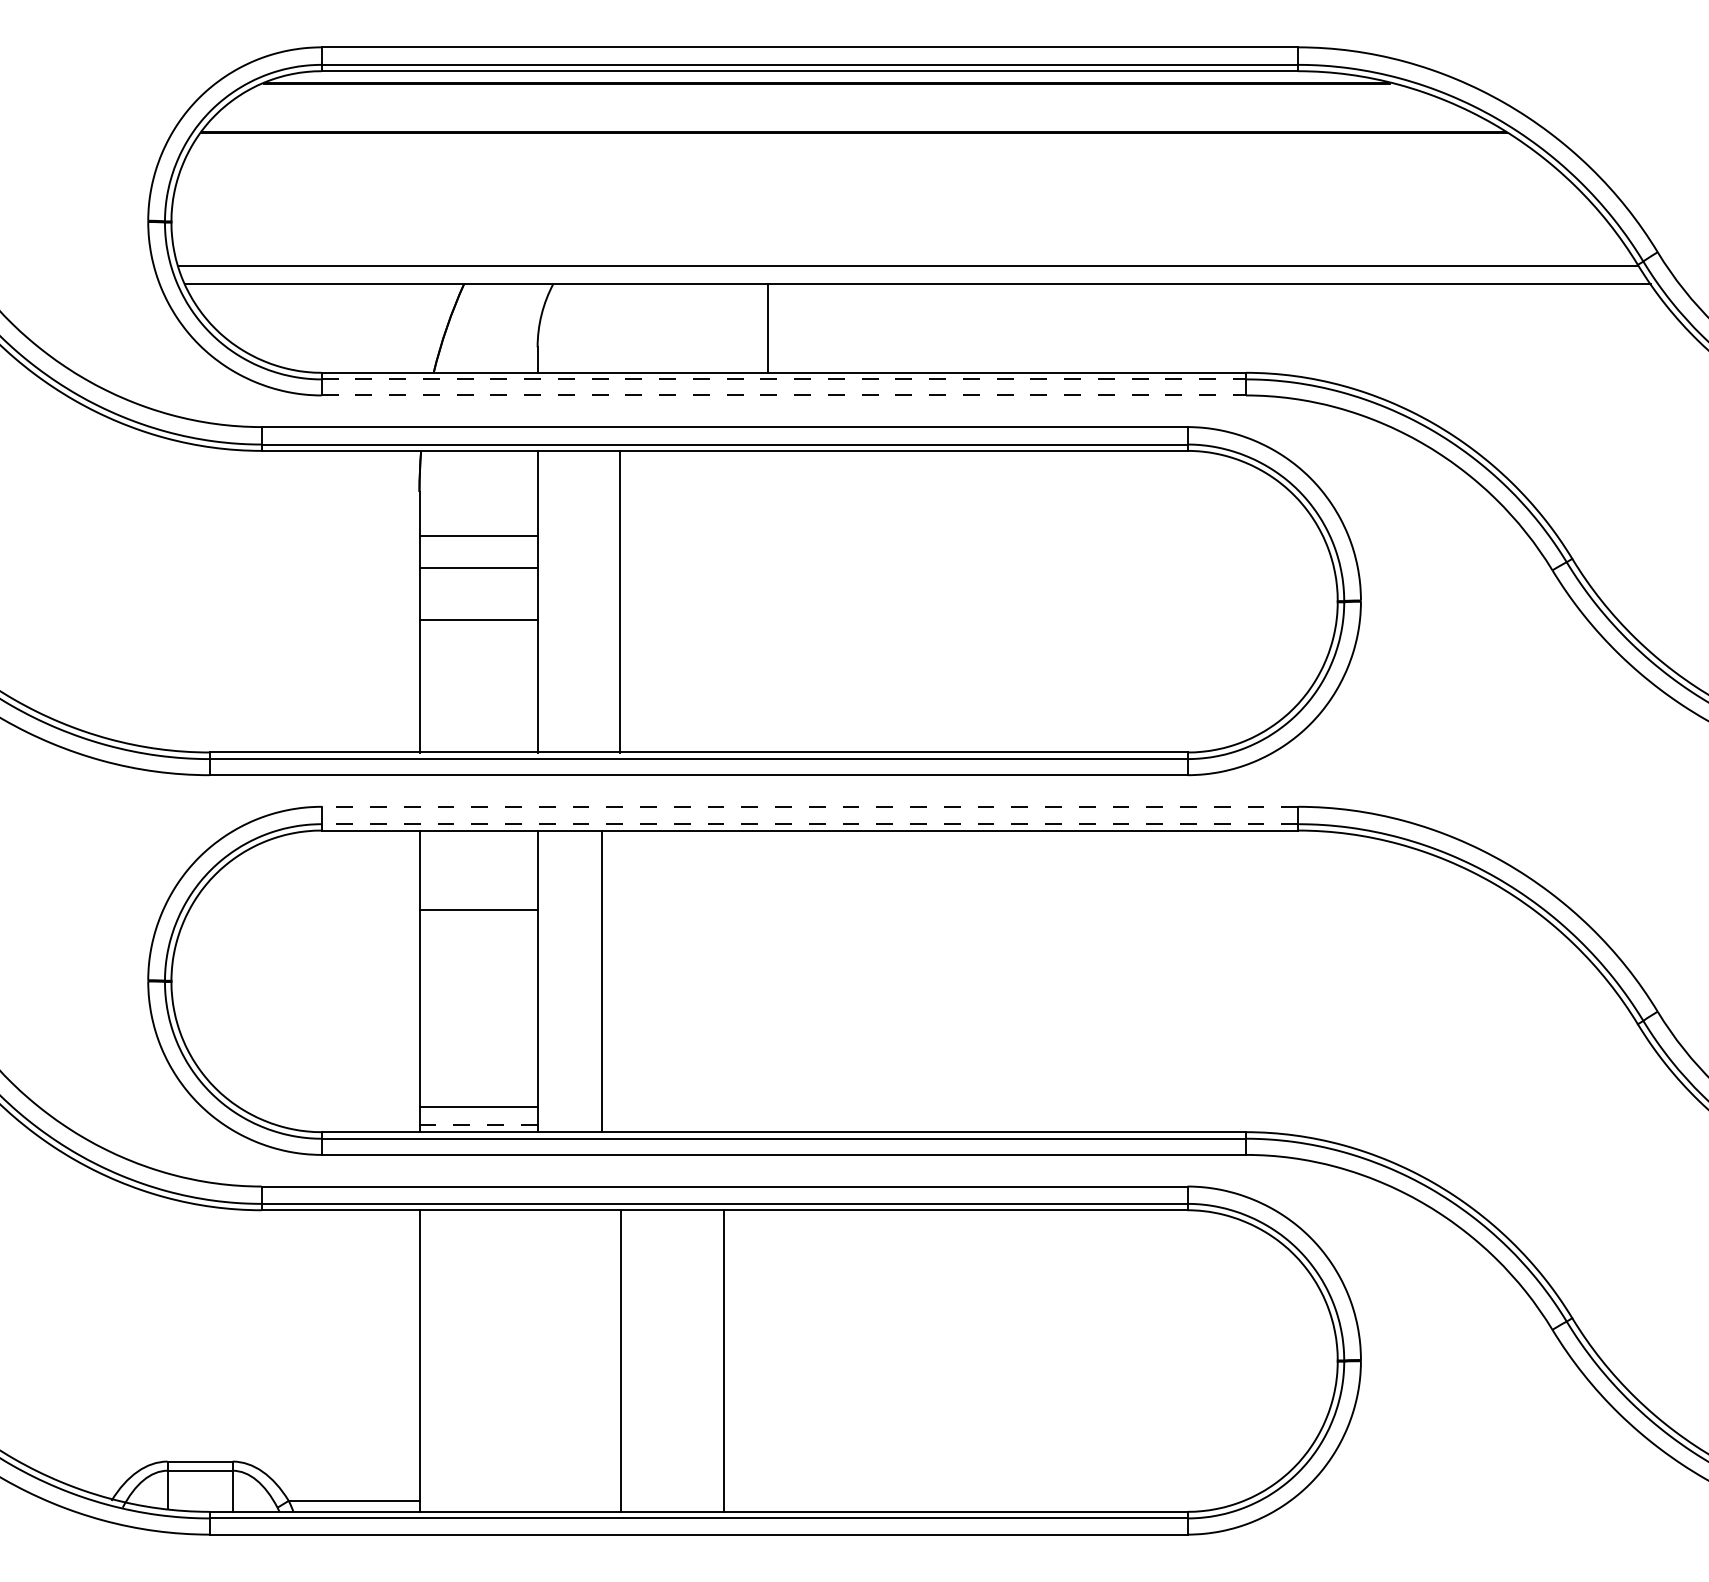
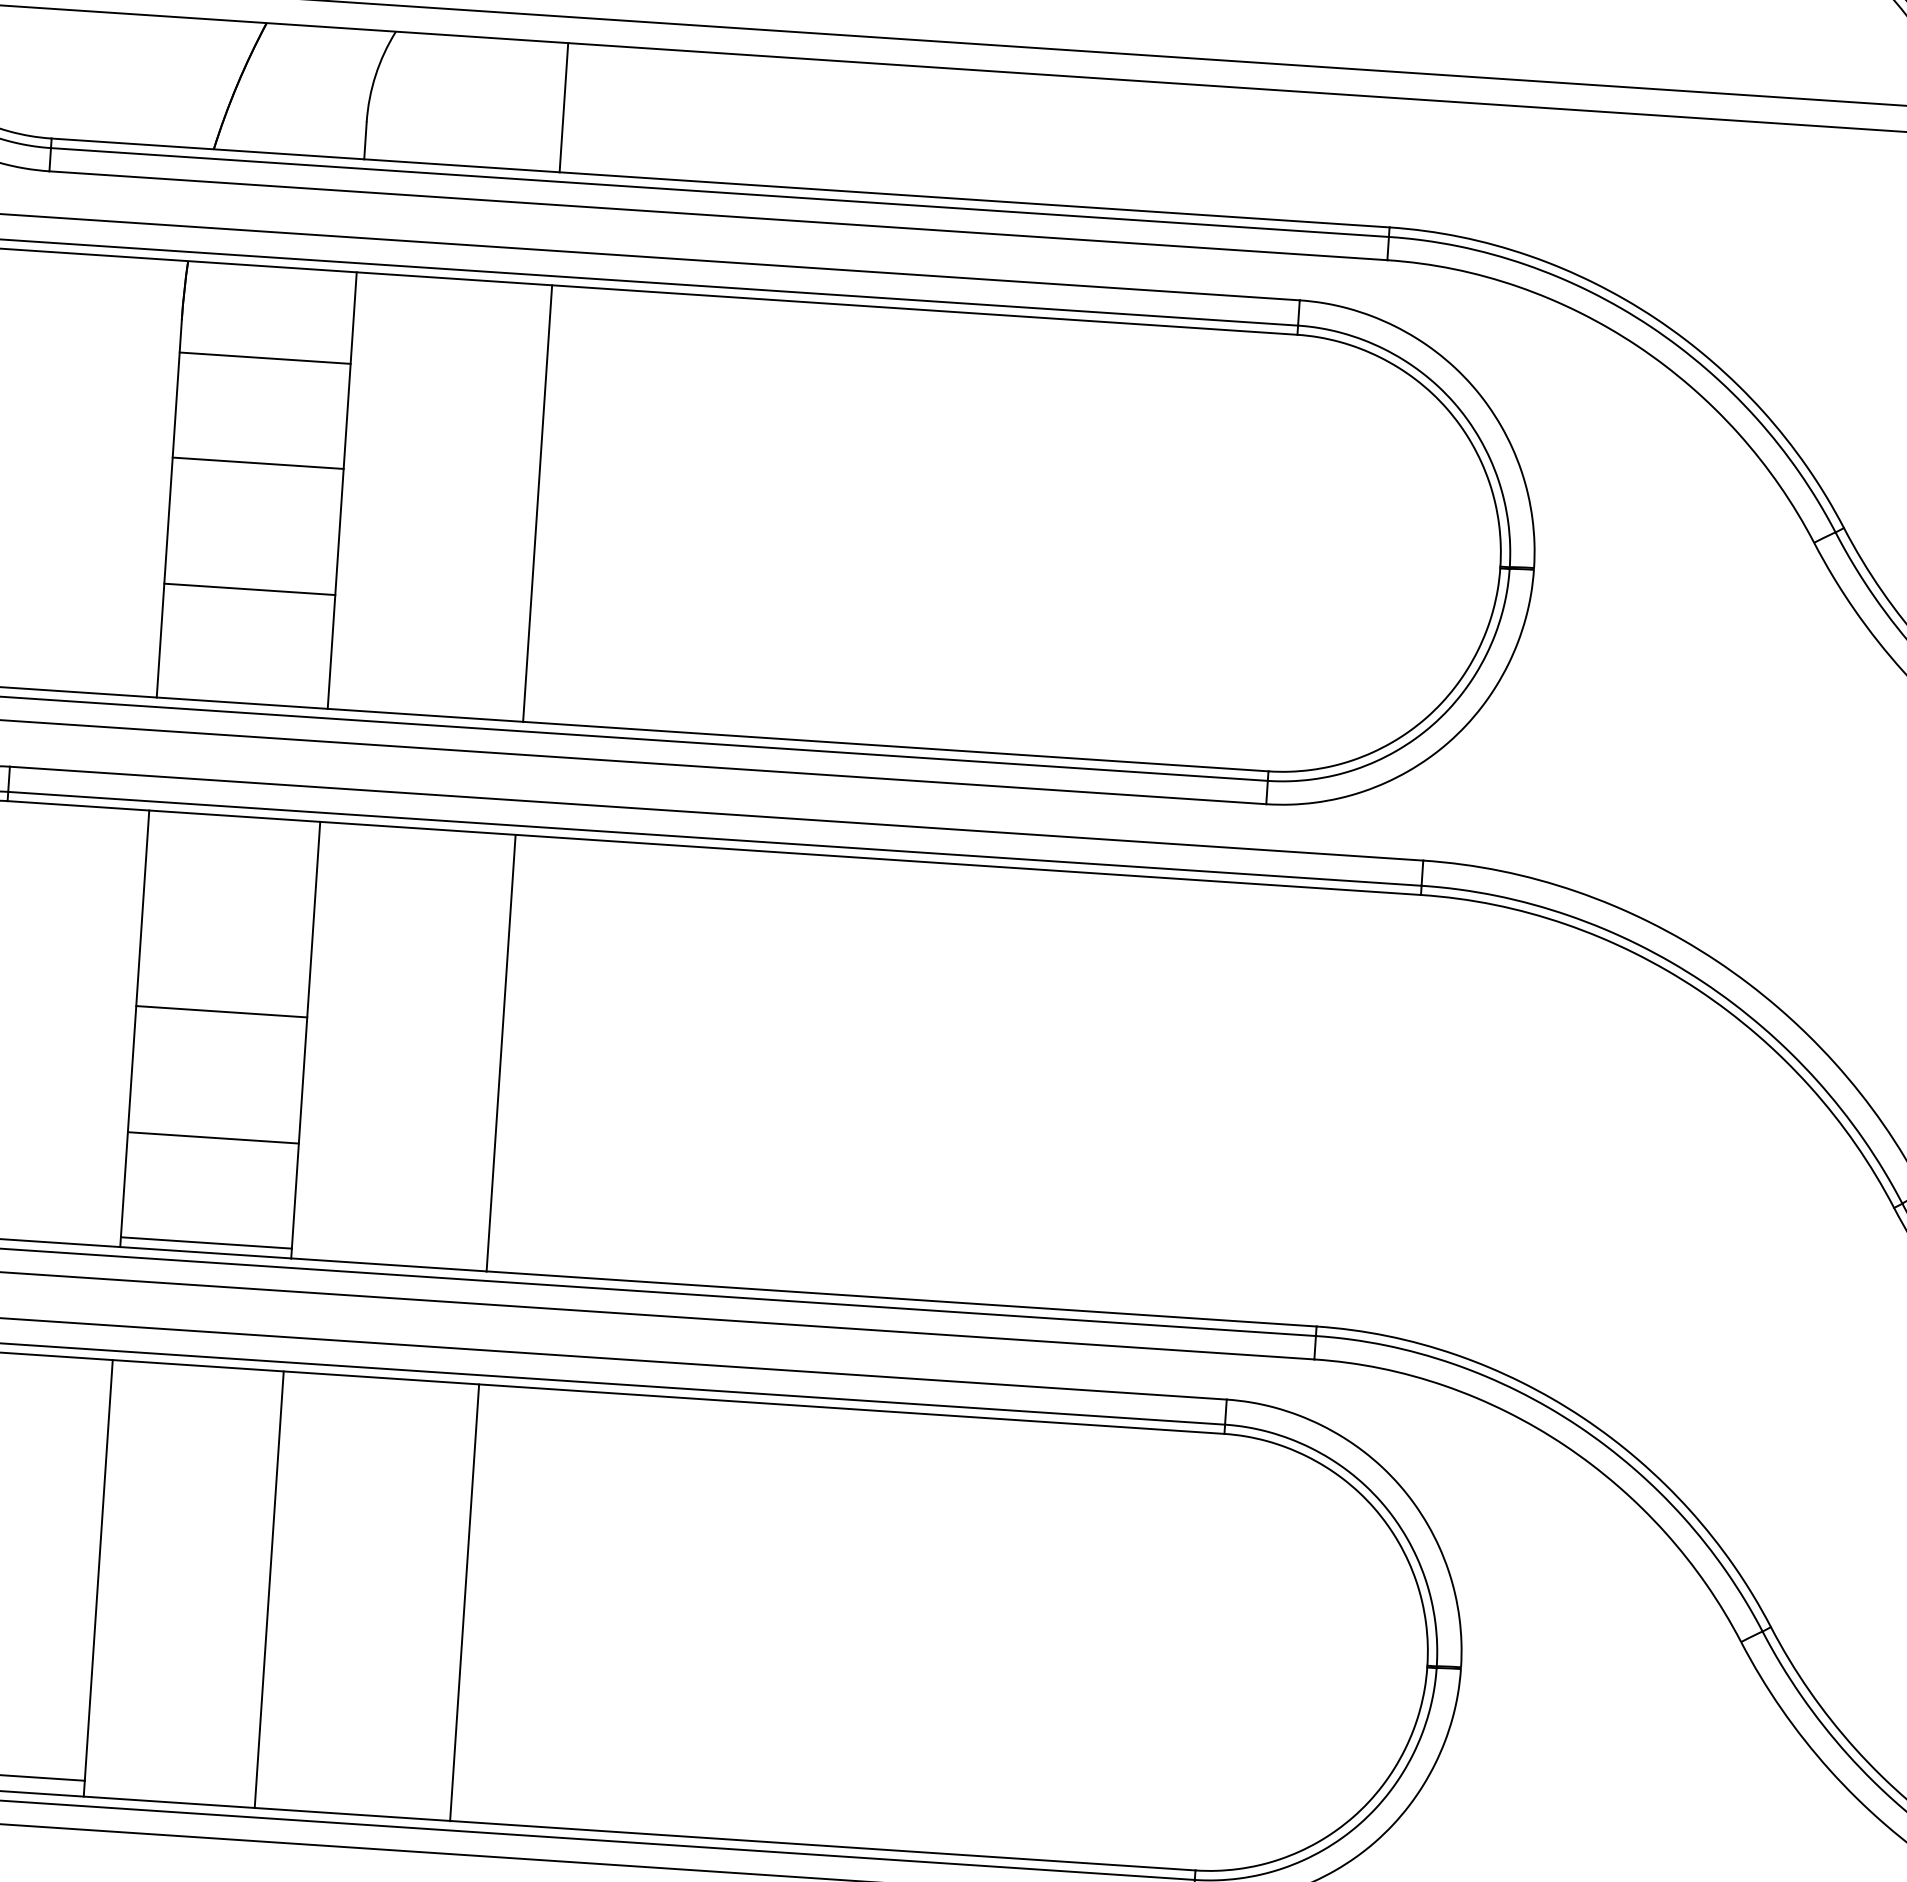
line: (767, 327) -> (563, 106), moved
line: (784, 379) -> (720, 192), dashed -> solid
line: (784, 395) -> (719, 215), dashed -> solid
line: (478, 535) -> (258, 462), moved
line: (478, 568) -> (265, 358), moved
line: (619, 601) -> (537, 503), moved
line: (478, 619) -> (249, 588), moved
line: (809, 806) -> (716, 813), dashed -> solid
line: (809, 824) -> (714, 839), dashed -> solid
line: (478, 909) -> (221, 1011), moved
line: (601, 981) -> (500, 1053), moved
line: (478, 1106) -> (213, 1137), moved
line: (478, 1125) -> (206, 1243), dashed -> solid
line: (620, 1360) -> (269, 1588), moved
line: (723, 1361) -> (464, 1603), moved

